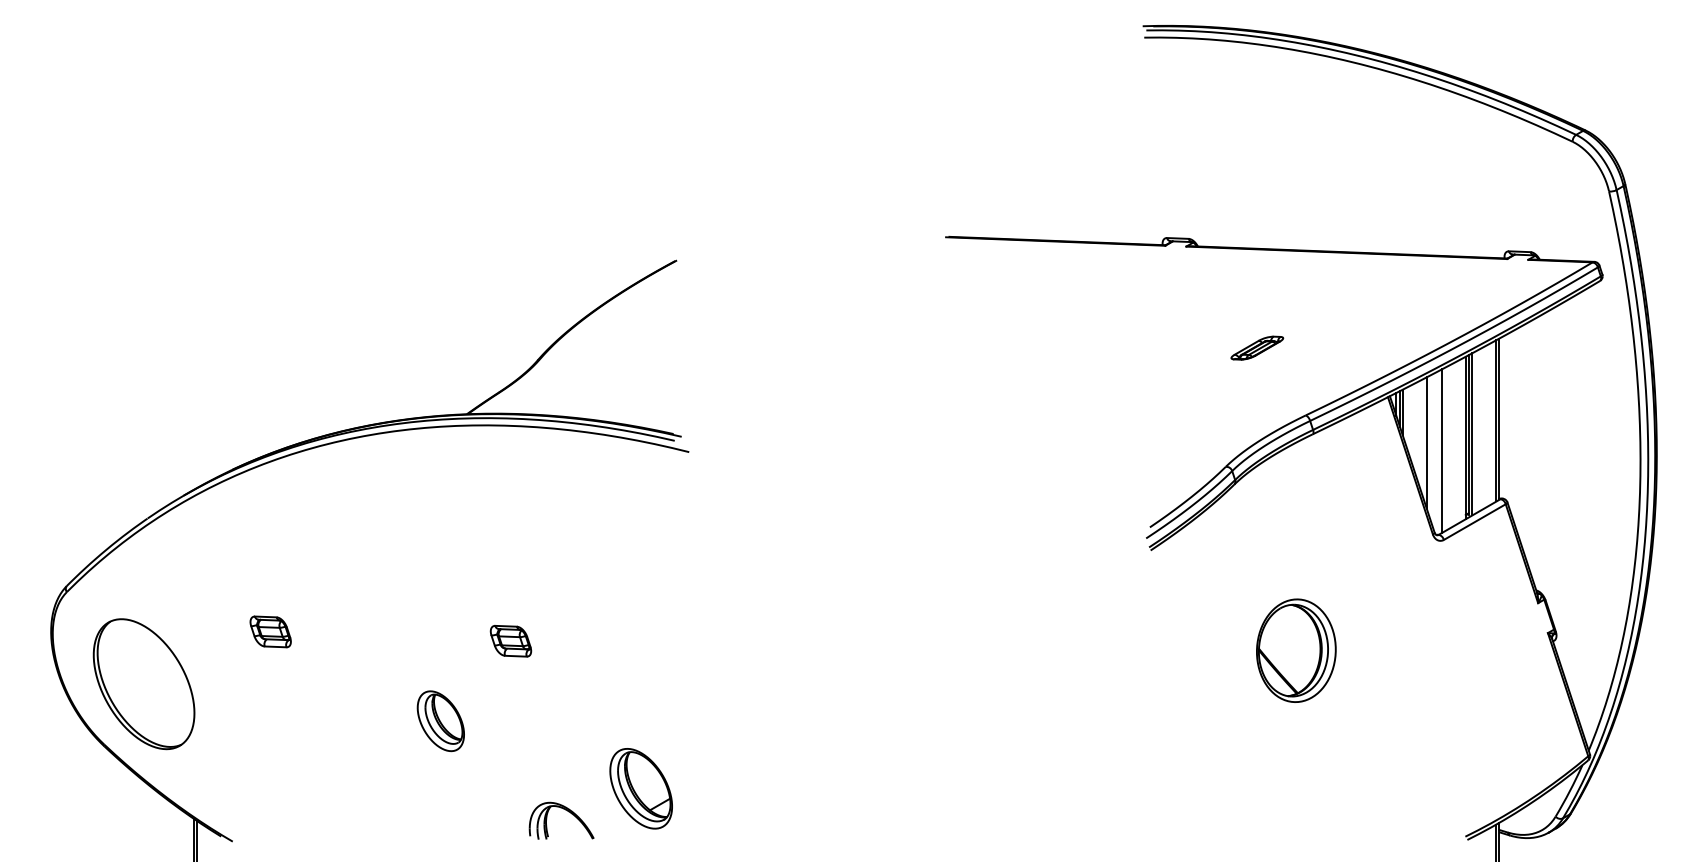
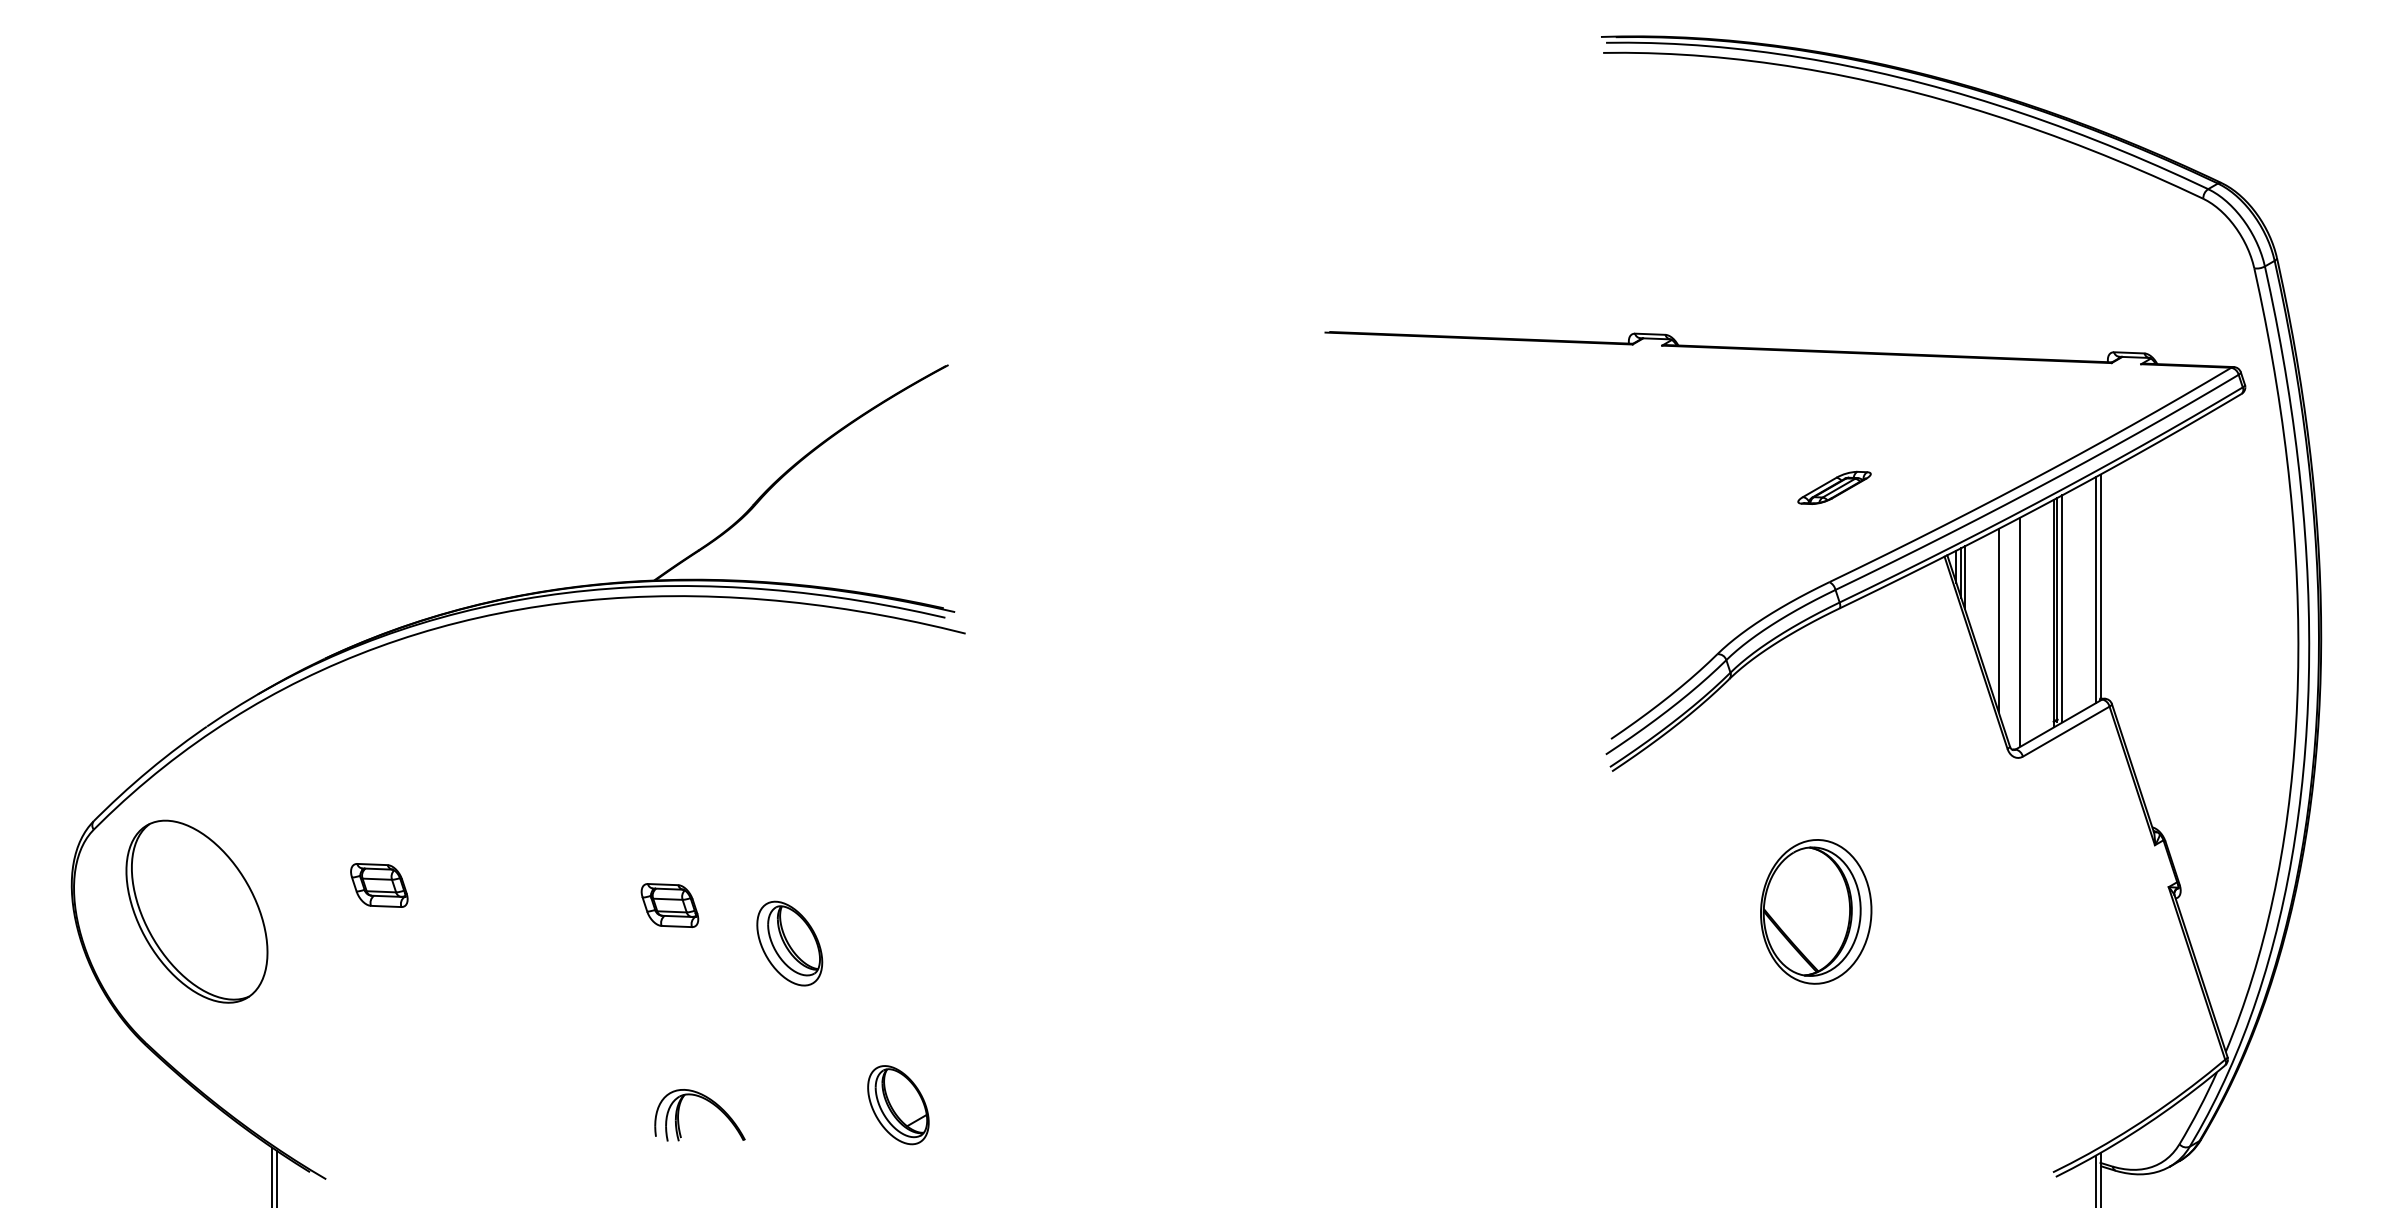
part: (1257, 347) -> (1834, 487), moved
part: (510, 641) -> (669, 905), moved
part: (143, 684) -> (196, 911), moved
part: (440, 721) -> (789, 943), moved
part: (641, 788) -> (898, 1104), size x0.7
part: (567, 811) -> (707, 1101), moved

